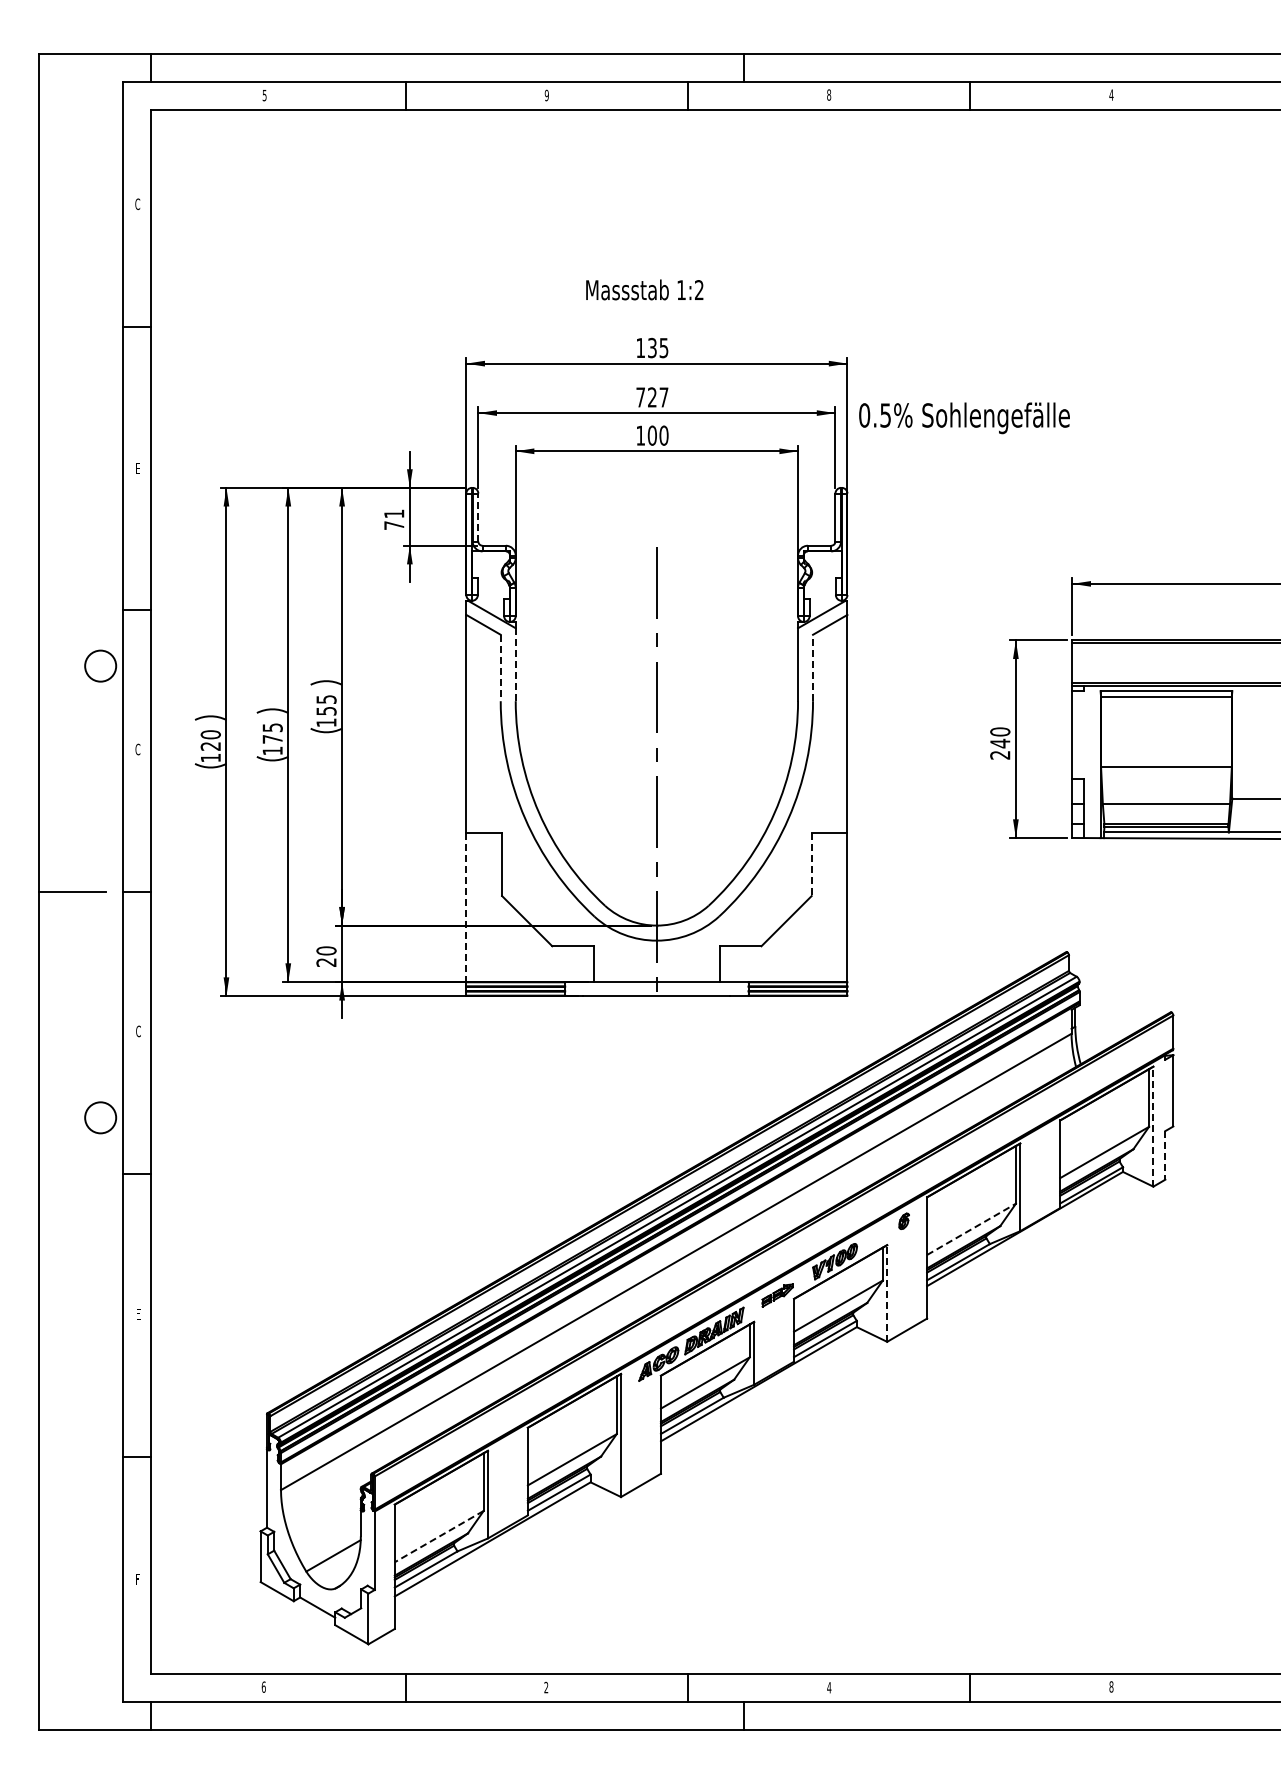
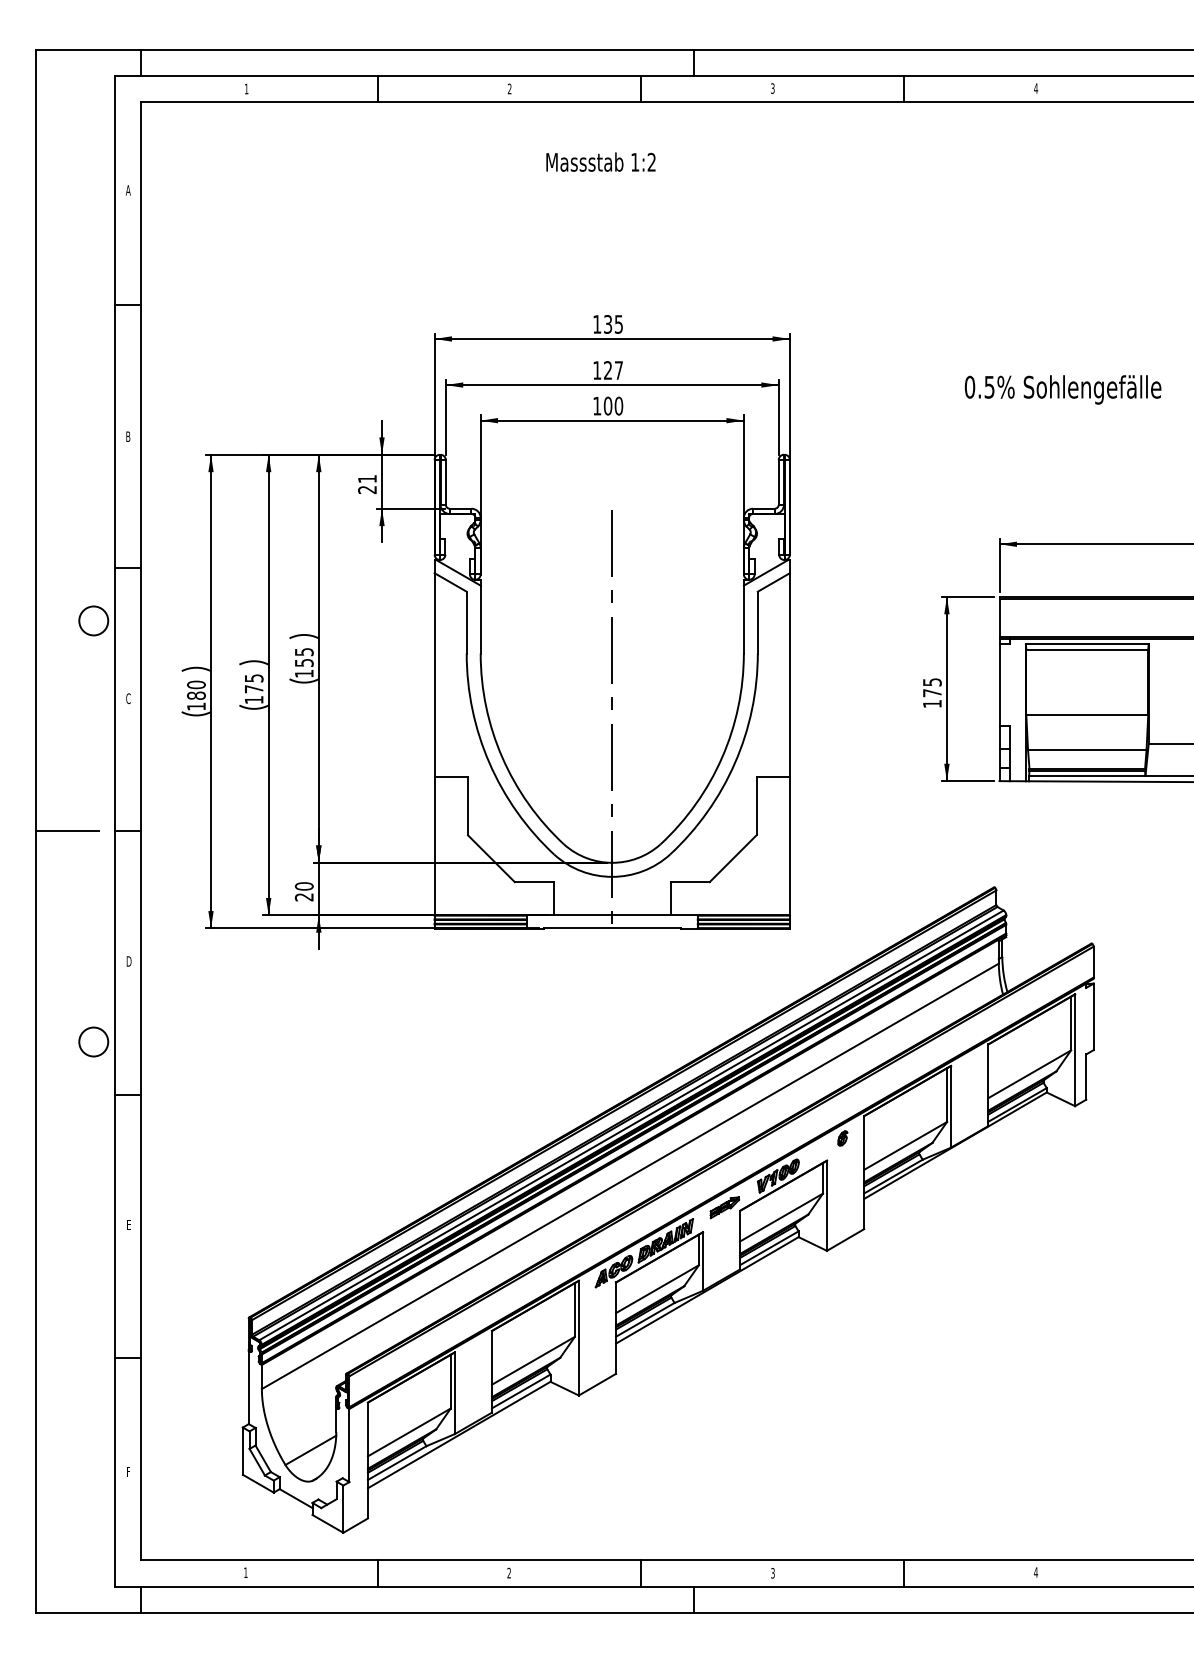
text: (829, 94) -> (773, 88), 8 -> 3
text: (264, 95) -> (246, 89), 5 -> 1
text: (546, 95) -> (509, 89), 9 -> 2
text: (137, 204) -> (128, 190), C -> A
text: (644, 289) -> (600, 161), moved
text: (640, 397) -> (597, 370), 727 -> 127
text: (964, 418) -> (1063, 390), moved
text: (137, 468) -> (128, 436), E -> B
line: (478, 517) -> (445, 482), dashed -> solid
text: (394, 525) -> (367, 489), 71 -> 21
line: (515, 664) -> (480, 619), dashed -> solid
line: (813, 667) -> (758, 622), dashed -> solid
line: (500, 668) -> (466, 623), dashed -> solid
text: (1000, 743) -> (932, 693), 240 -> 175
text: (210, 745) -> (196, 694), 120 -> 180
line: (811, 865) -> (756, 806), dashed -> solid
line: (466, 908) -> (434, 846), dashed -> solid
text: (138, 1031) -> (129, 961), C -> D
line: (1153, 1126) -> (1075, 1050), dashed -> solid
line: (1165, 1155) -> (1086, 1077), dashed -> solid
line: (971, 1229) -> (905, 1146), dashed -> solid
line: (887, 1293) -> (827, 1205), dashed -> solid
line: (438, 1536) -> (408, 1432), dashed -> solid
text: (263, 1686) -> (245, 1572), 6 -> 1
text: (1111, 1686) -> (1036, 1572), 8 -> 4
text: (829, 1687) -> (773, 1573), 4 -> 3

